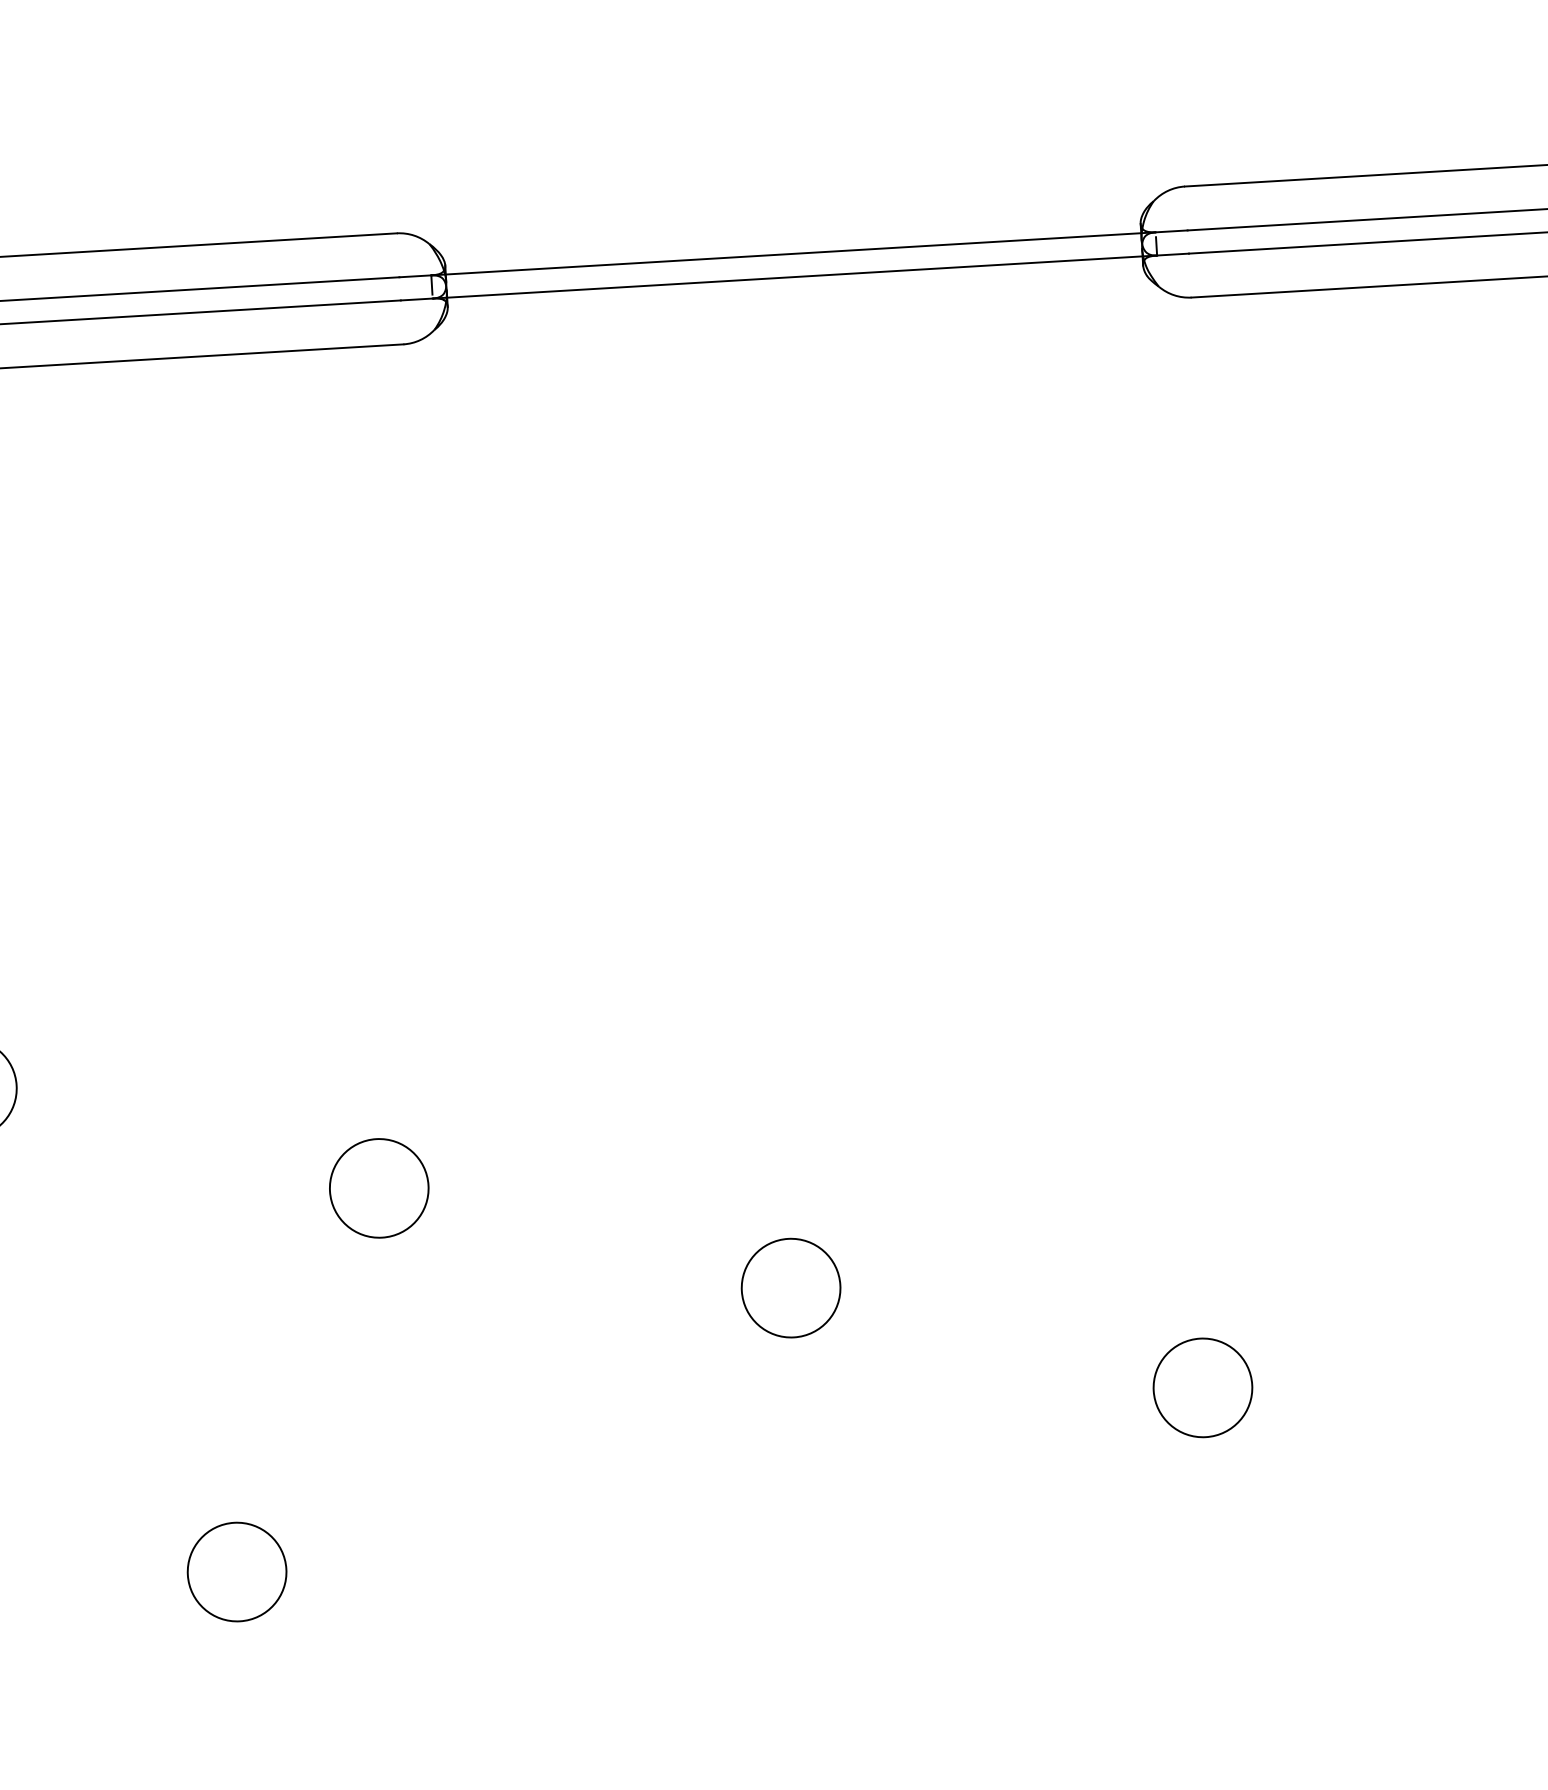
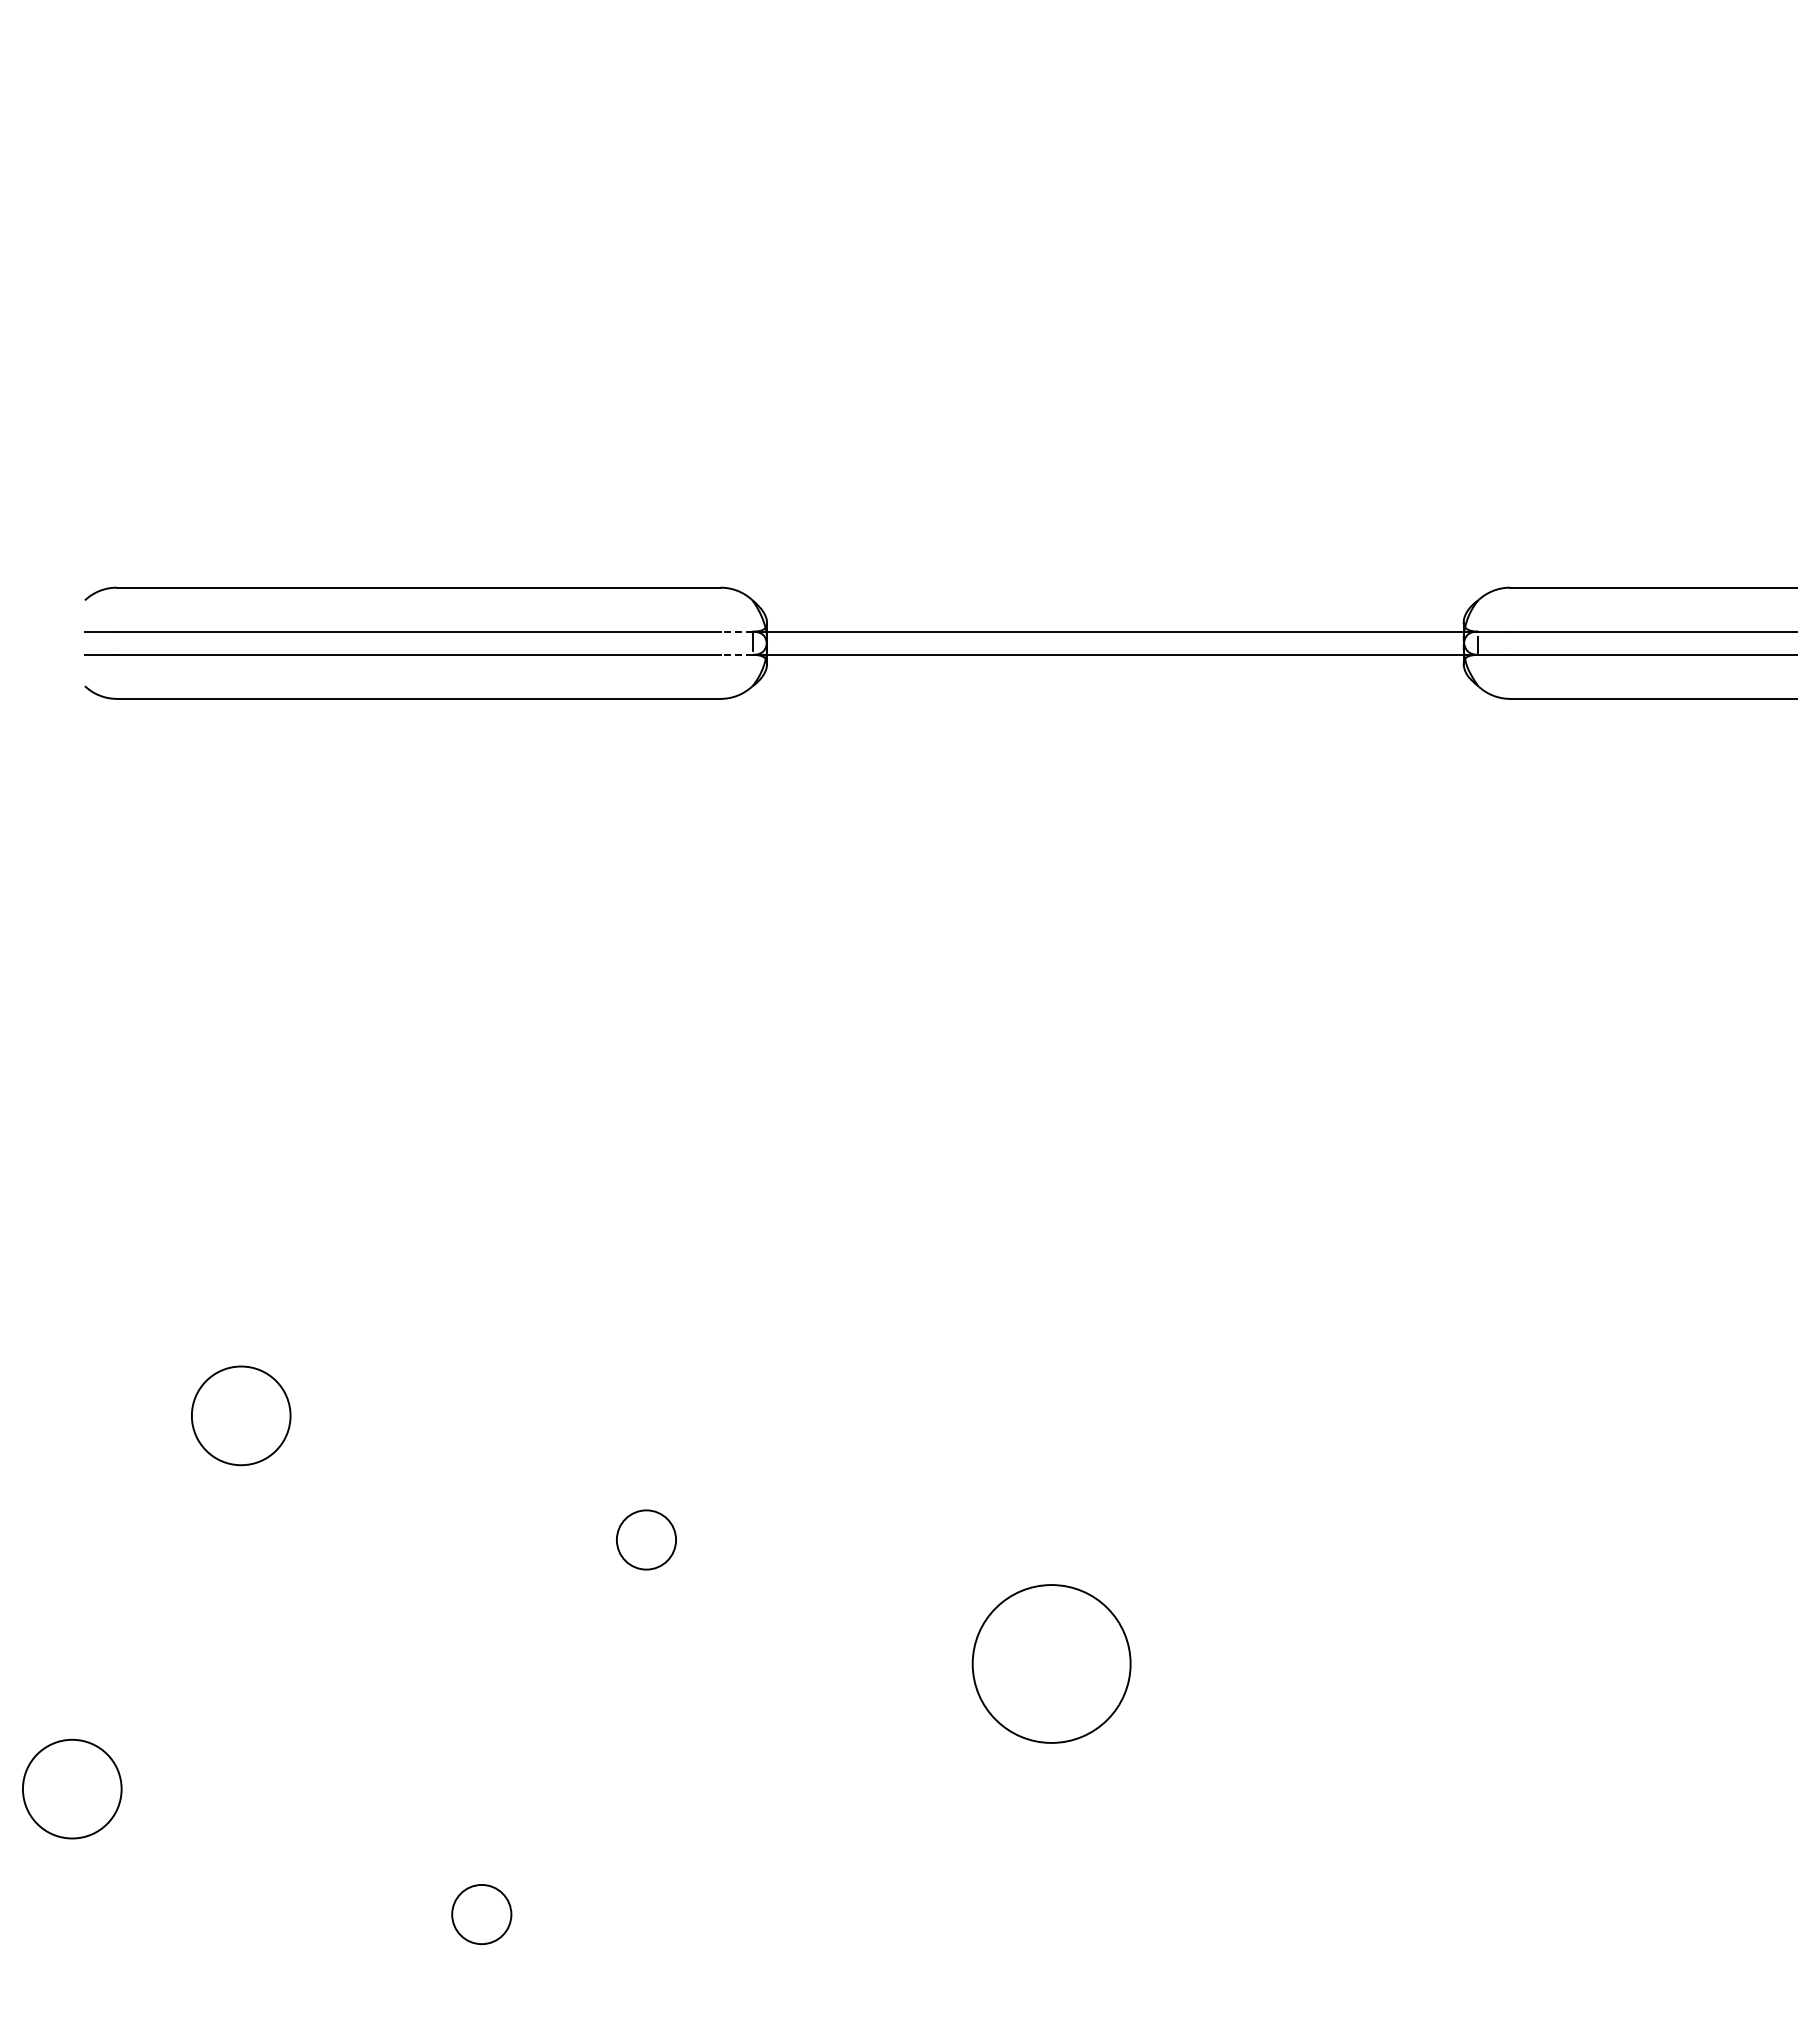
line: (415, 276) -> (736, 631), solid -> dashed
line: (416, 299) -> (736, 654), solid -> dashed
circle: (379, 1187) -> (646, 1539), size x0.6
circle: (790, 1287) -> (1051, 1663), size x1.6
circle: (1202, 1387) -> (1456, 1787), removed
circle: (236, 1572) -> (481, 1914), size x0.6

